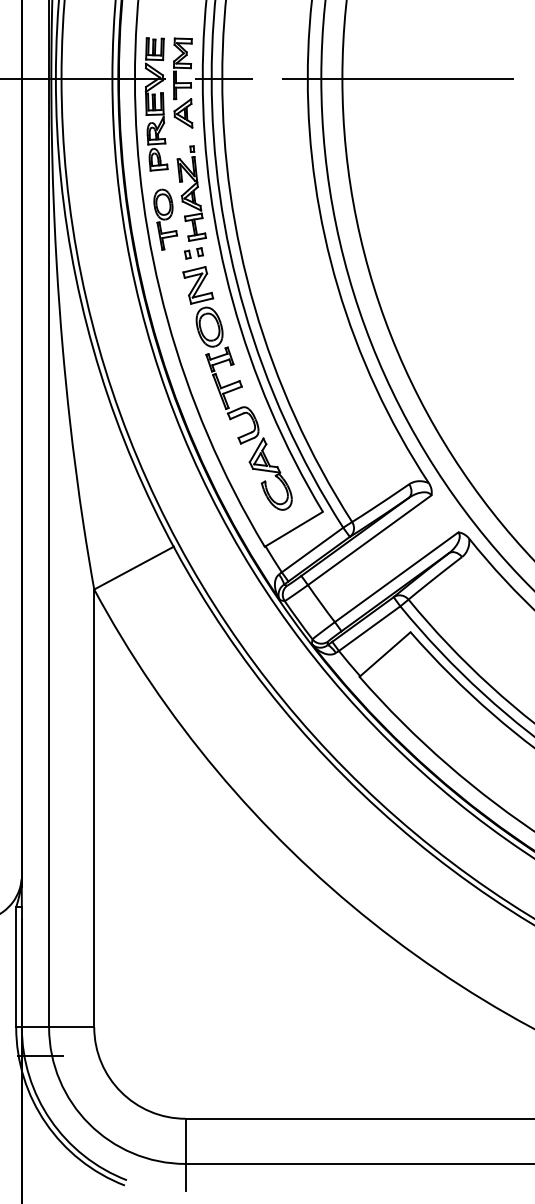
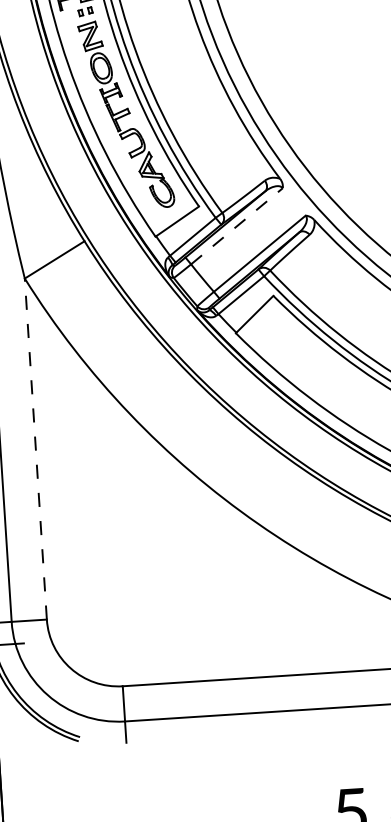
line: (370, 539) -> (237, 225), solid -> dashed
line: (94, 808) -> (36, 449), solid -> dashed

